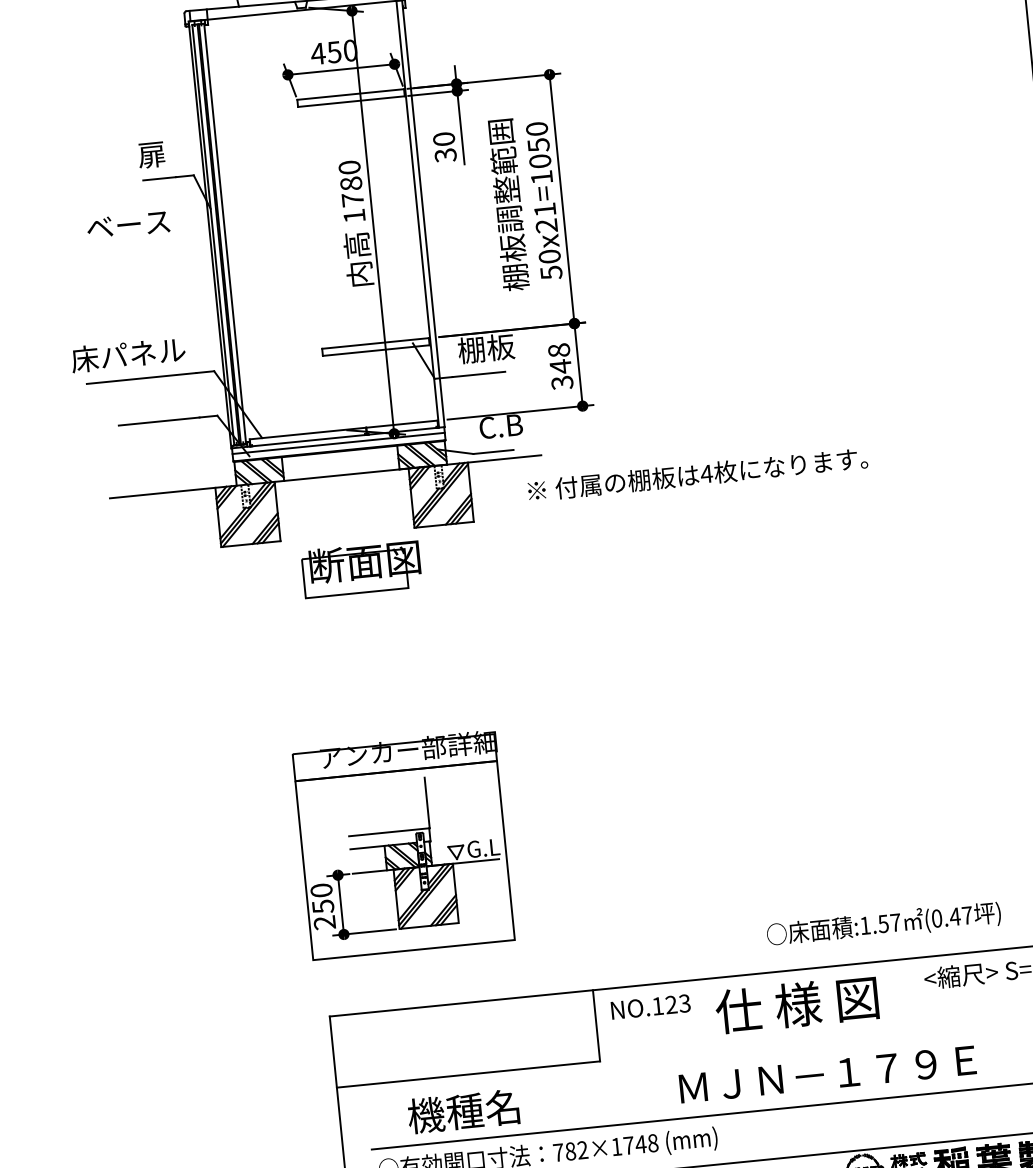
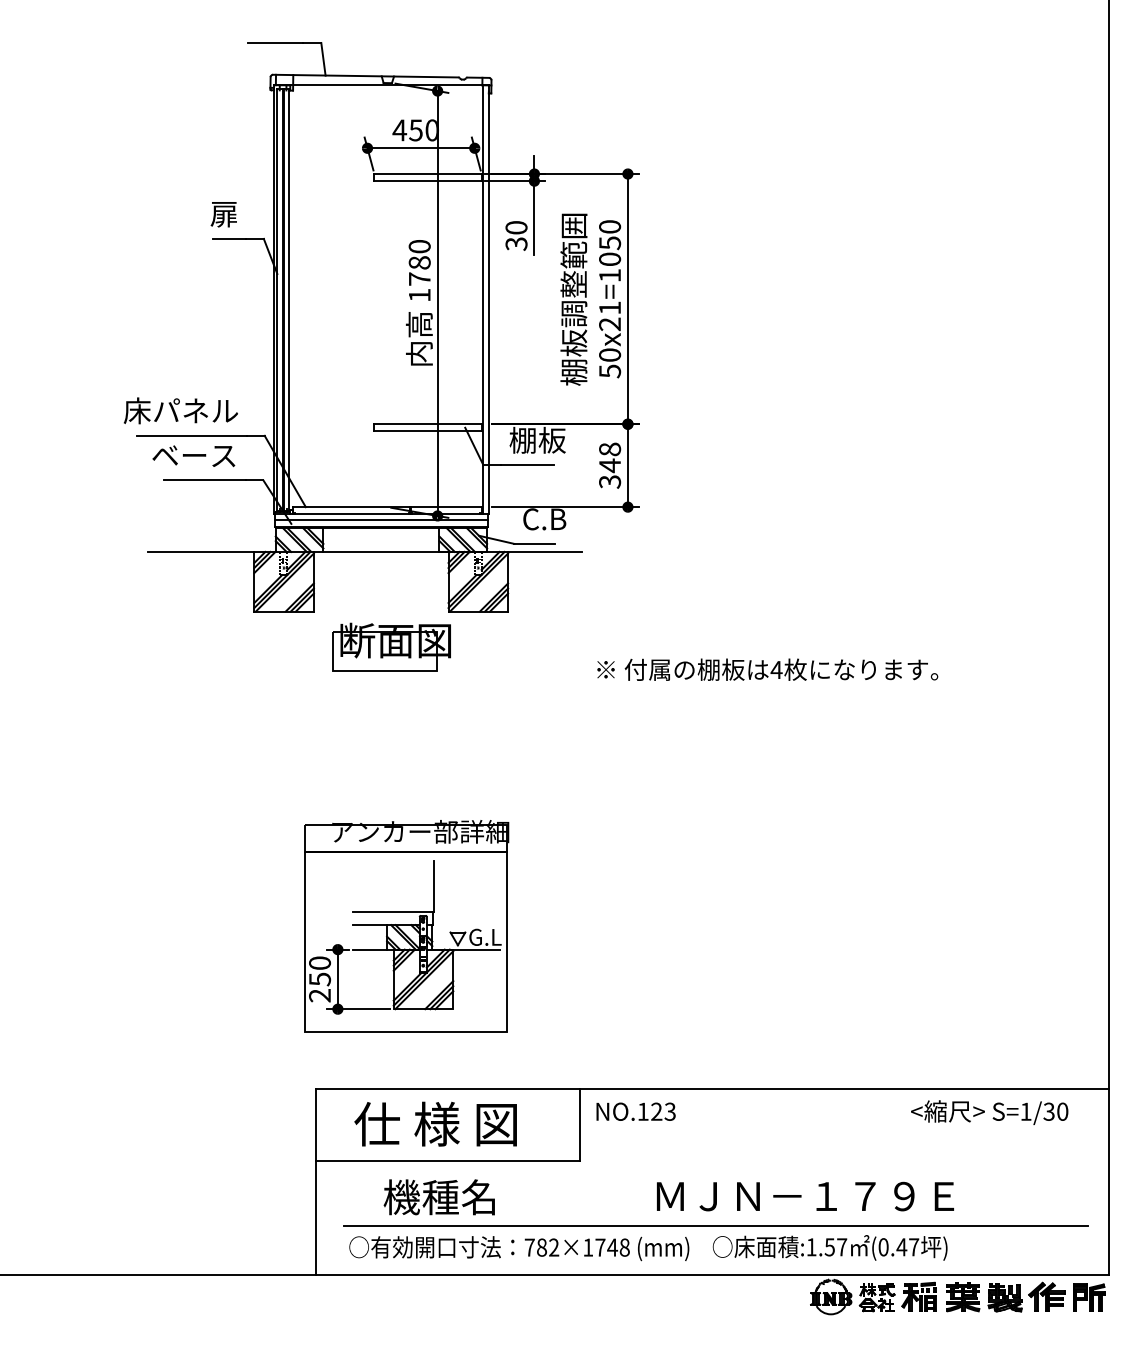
text: (128, 225) -> (193, 456), moved
text: (697, 474) -> (767, 669), moved
text: (883, 924) -> (829, 1247), moved
text: (796, 1004) -> (435, 1123), moved

